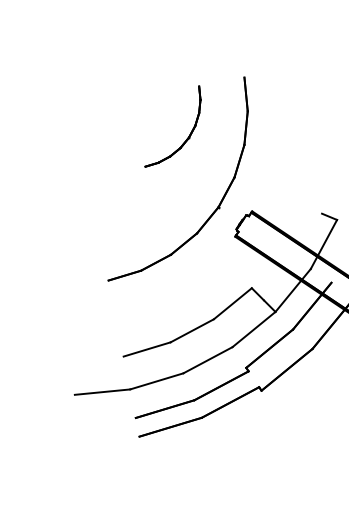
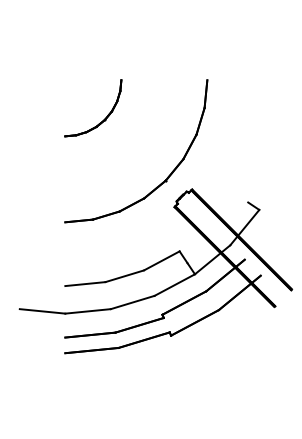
part: (188, 136) -> (104, 118), moved

